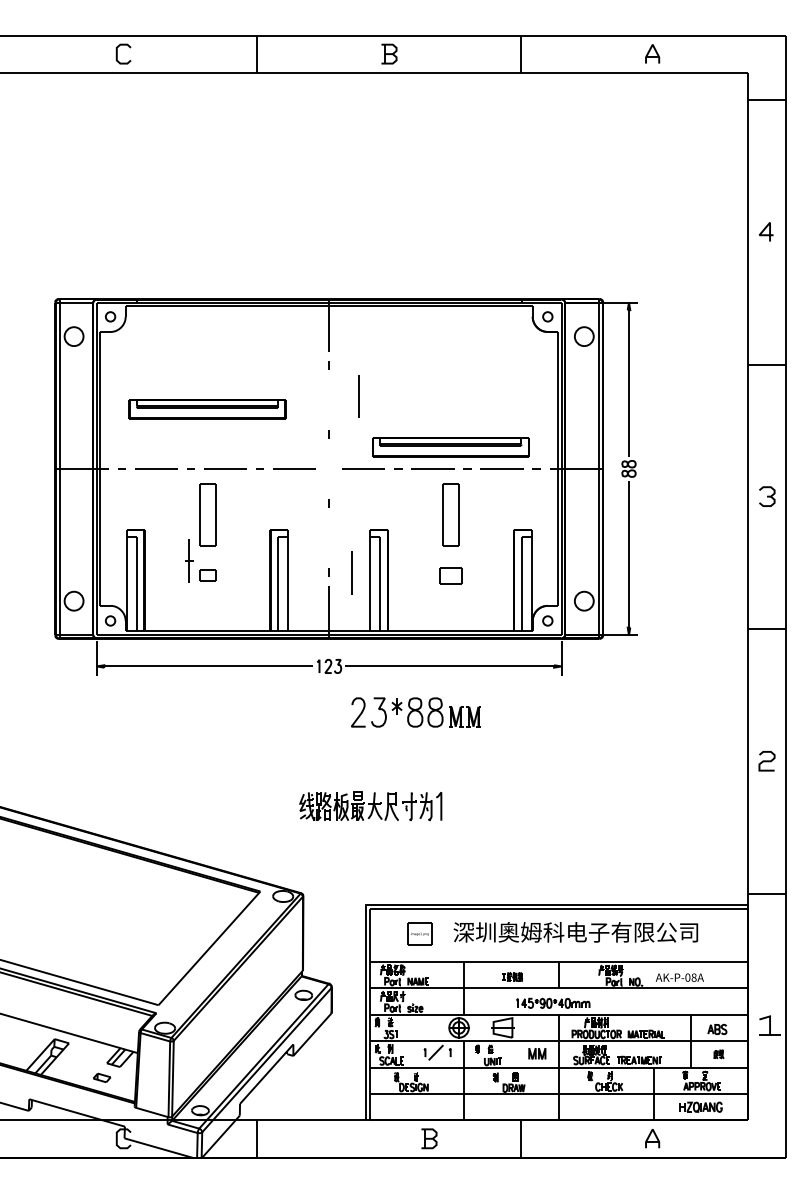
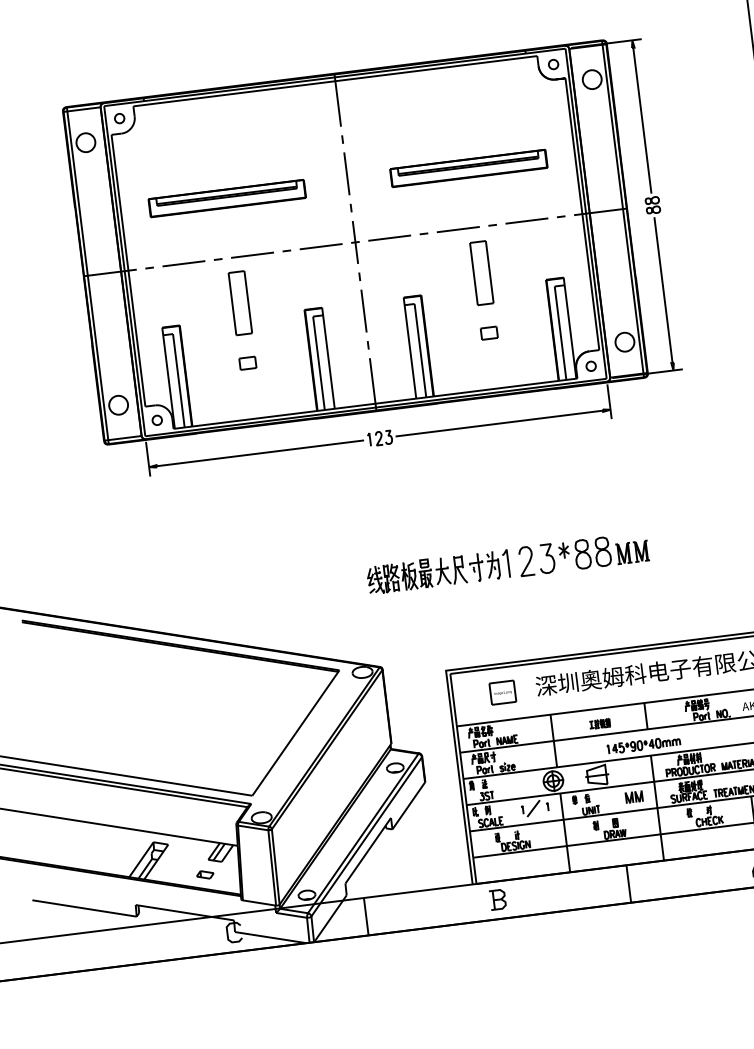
line: (358, 396) -> (346, 173), moved
part: (450, 447) -> (468, 168), moved
part: (189, 560) -> (355, 242), moved
line: (351, 572) -> (363, 310), moved
part: (450, 575) -> (488, 333), size x0.71
part: (415, 712) -> (583, 554), moved
part: (429, 1138) -> (498, 899), moved

